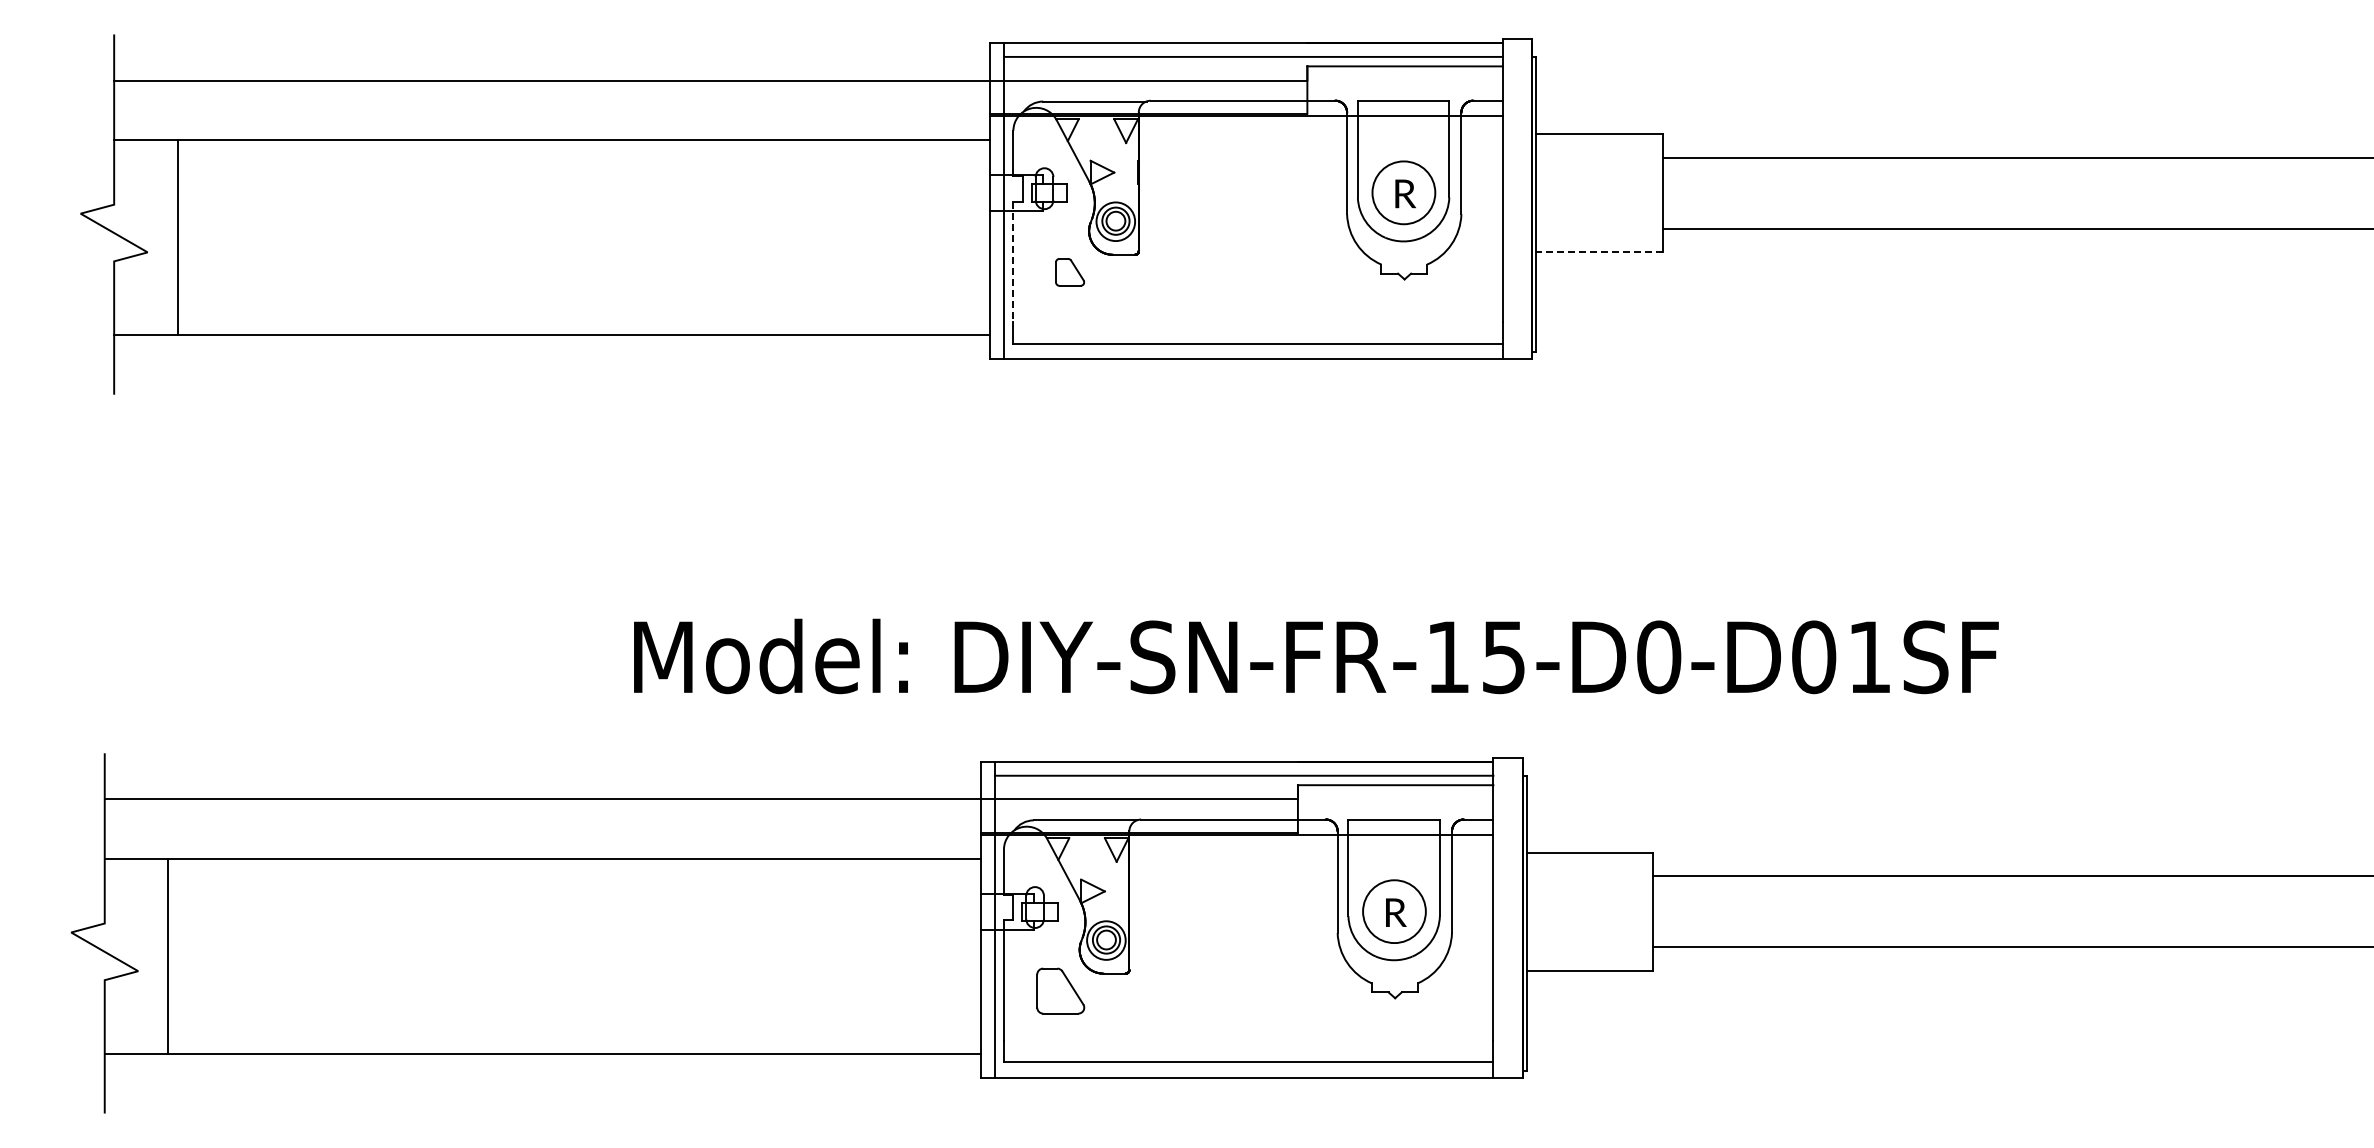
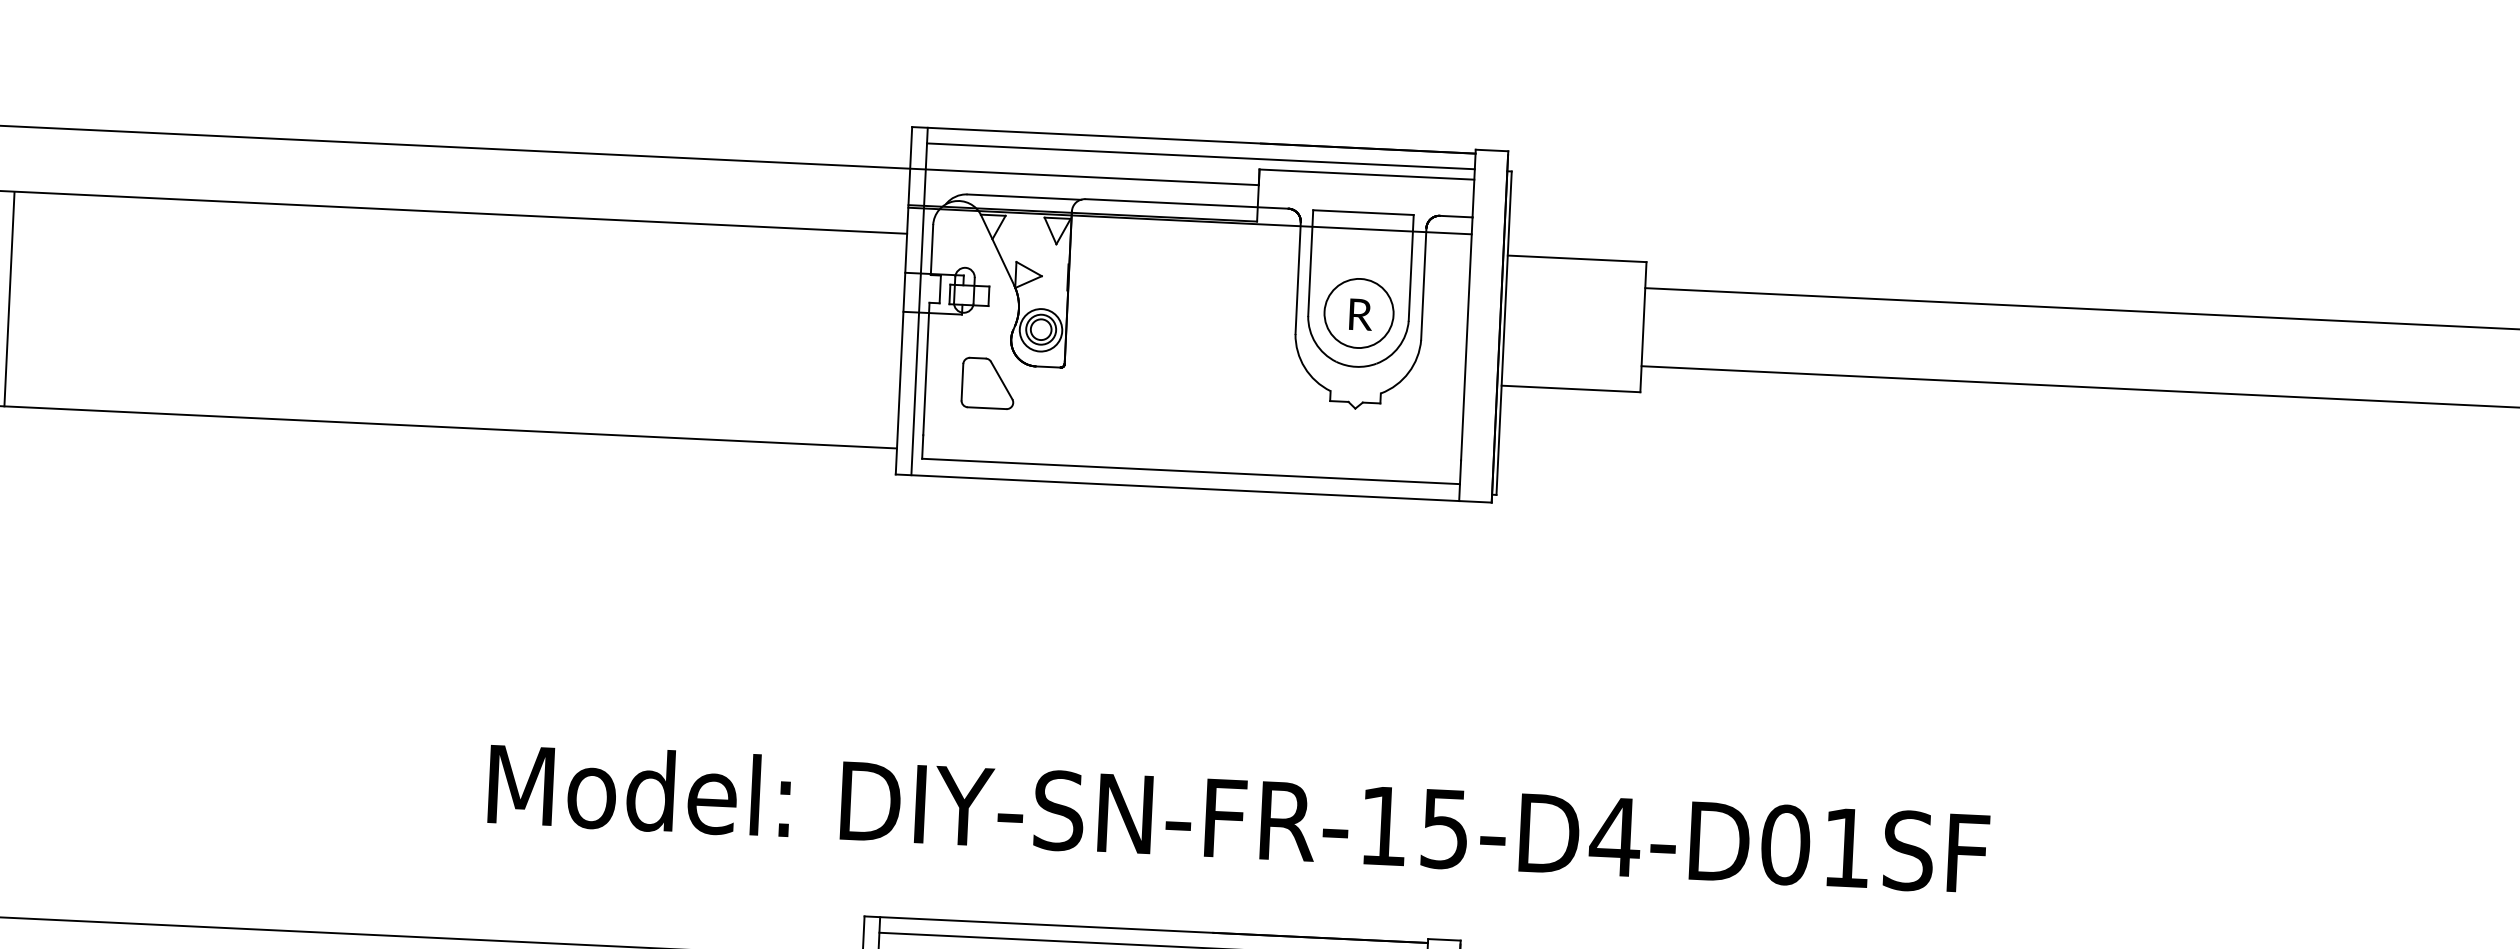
line: (1599, 252) -> (1570, 389), dashed -> solid
line: (1013, 262) -> (926, 369), dashed -> solid
part: (1069, 272) -> (987, 383), size x1.67
text: (1658, 657) -> (1614, 837), DIY-SN-FR-15-D0-D01SF -> DIY-SN-FR-15-D4-D01SF

